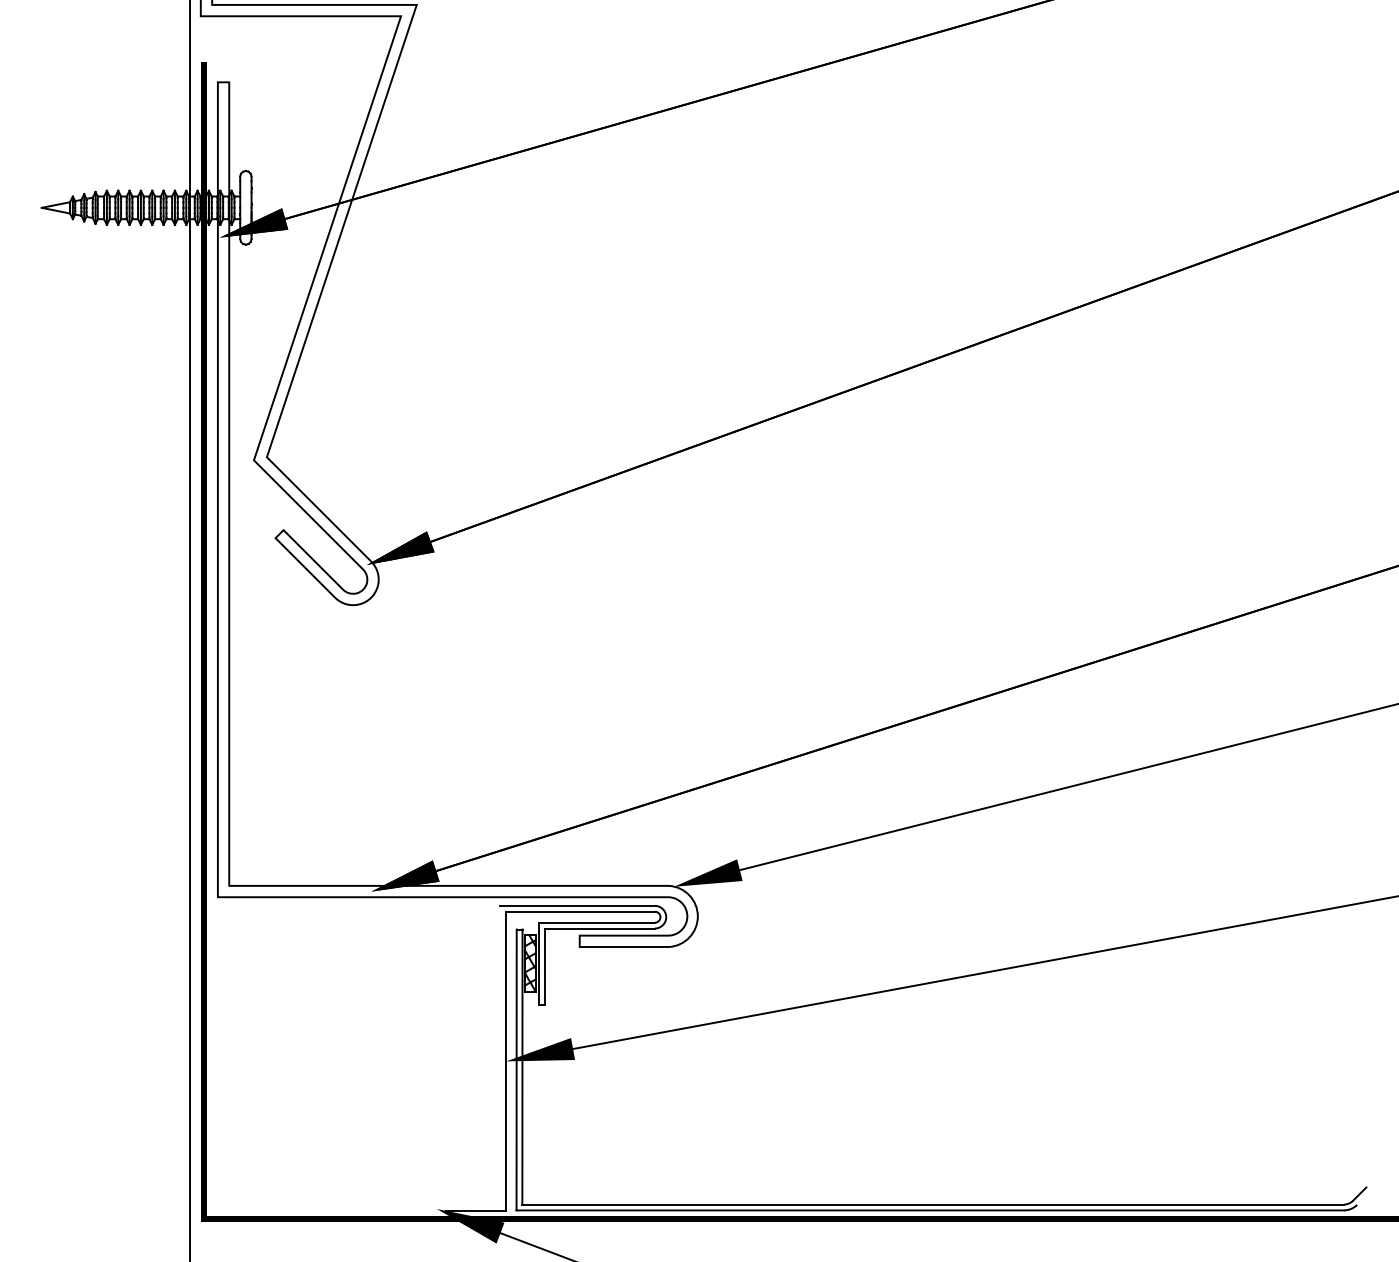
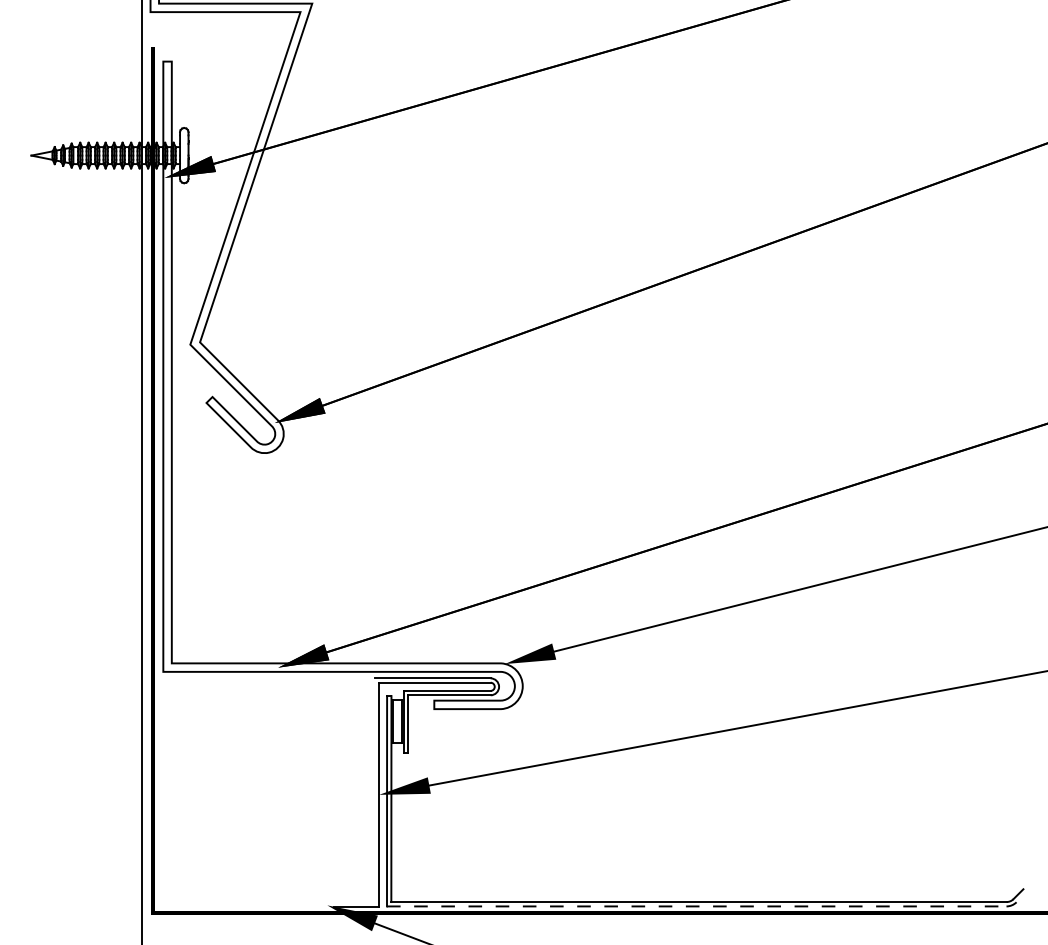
hatch: (530, 963) -> (397, 721), removed
line: (929, 1210) -> (696, 906), solid -> dashed

